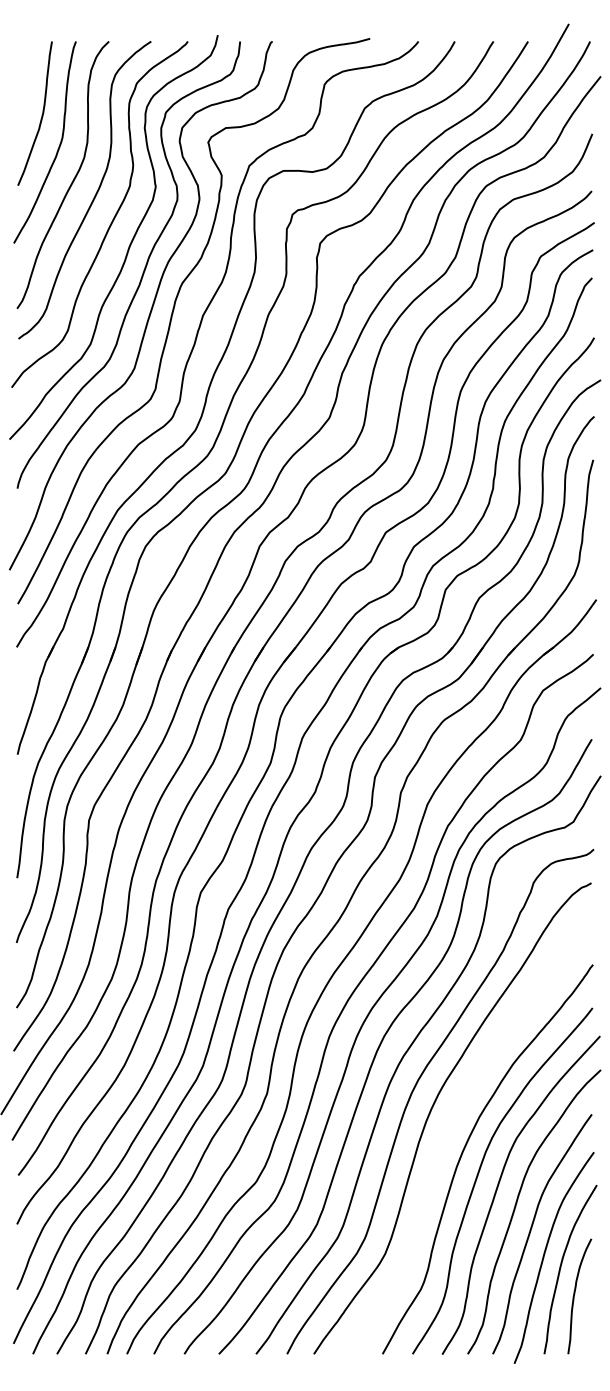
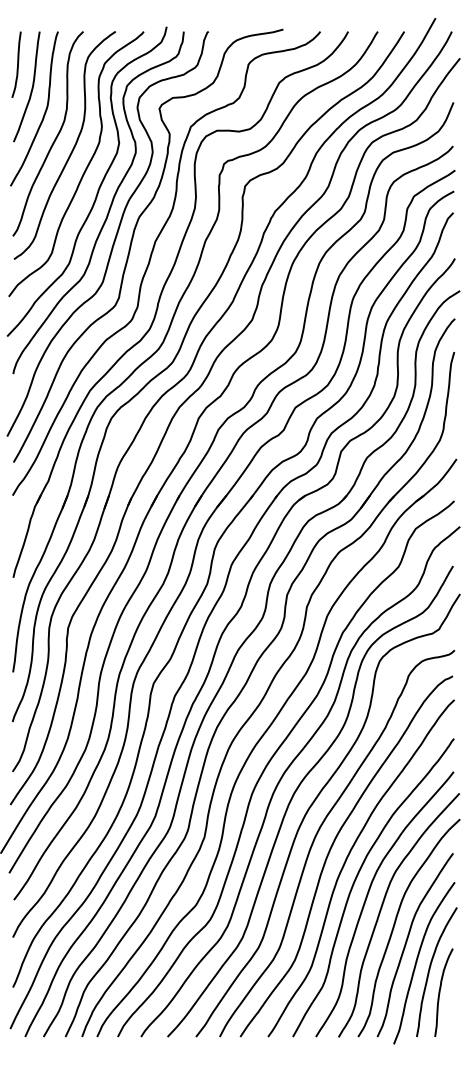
curve: (22, 84) -> (17, 64), added
curve: (451, 1128) -> (345, 864), added

